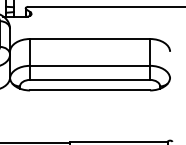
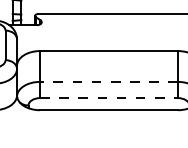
line: (89, 65) -> (108, 81), solid -> dashed
line: (90, 79) -> (109, 97), solid -> dashed

